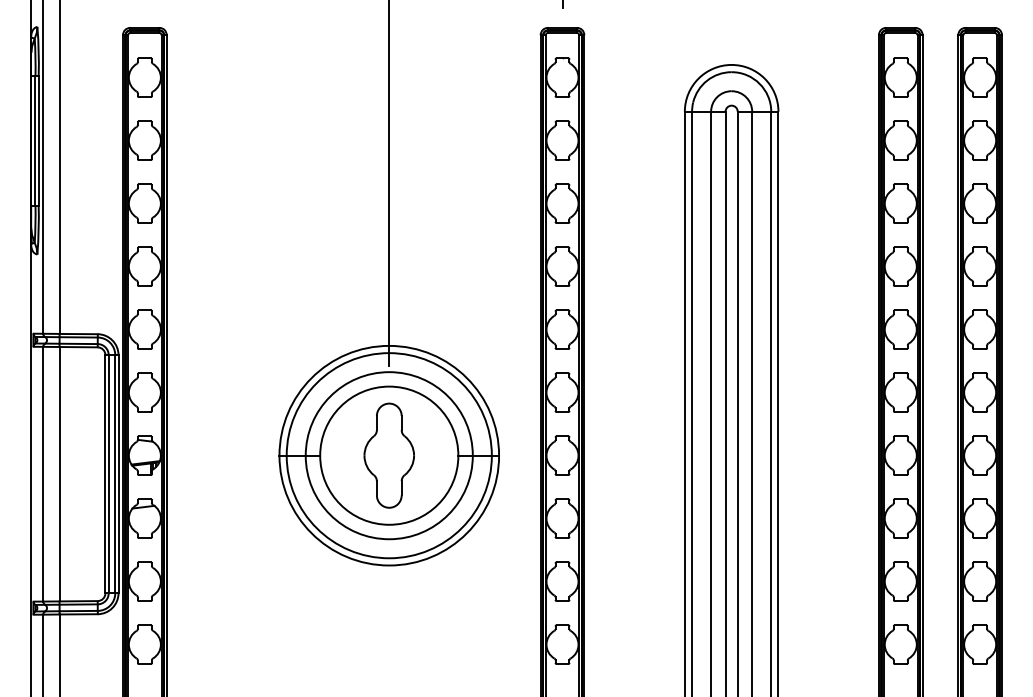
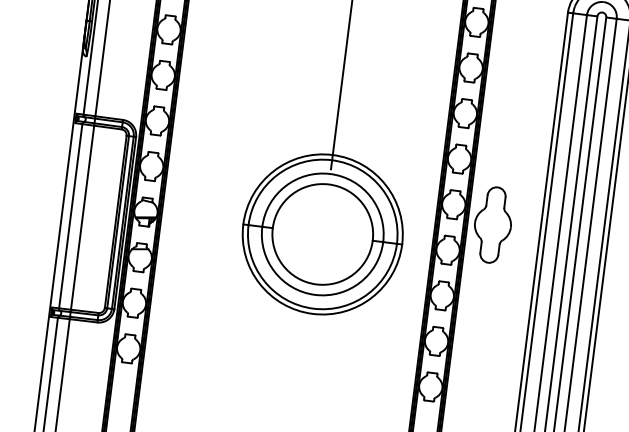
part: (388, 455) -> (492, 224), moved

